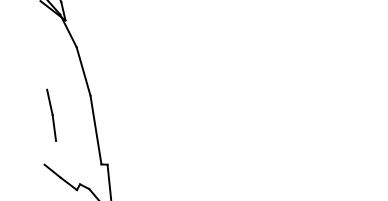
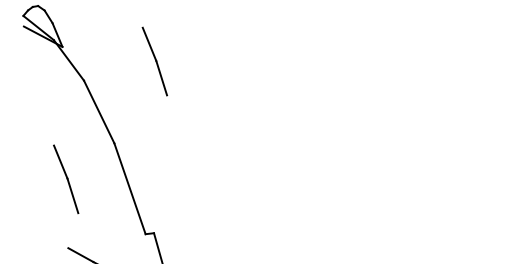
line: (129, 41) -> (154, 60), added

